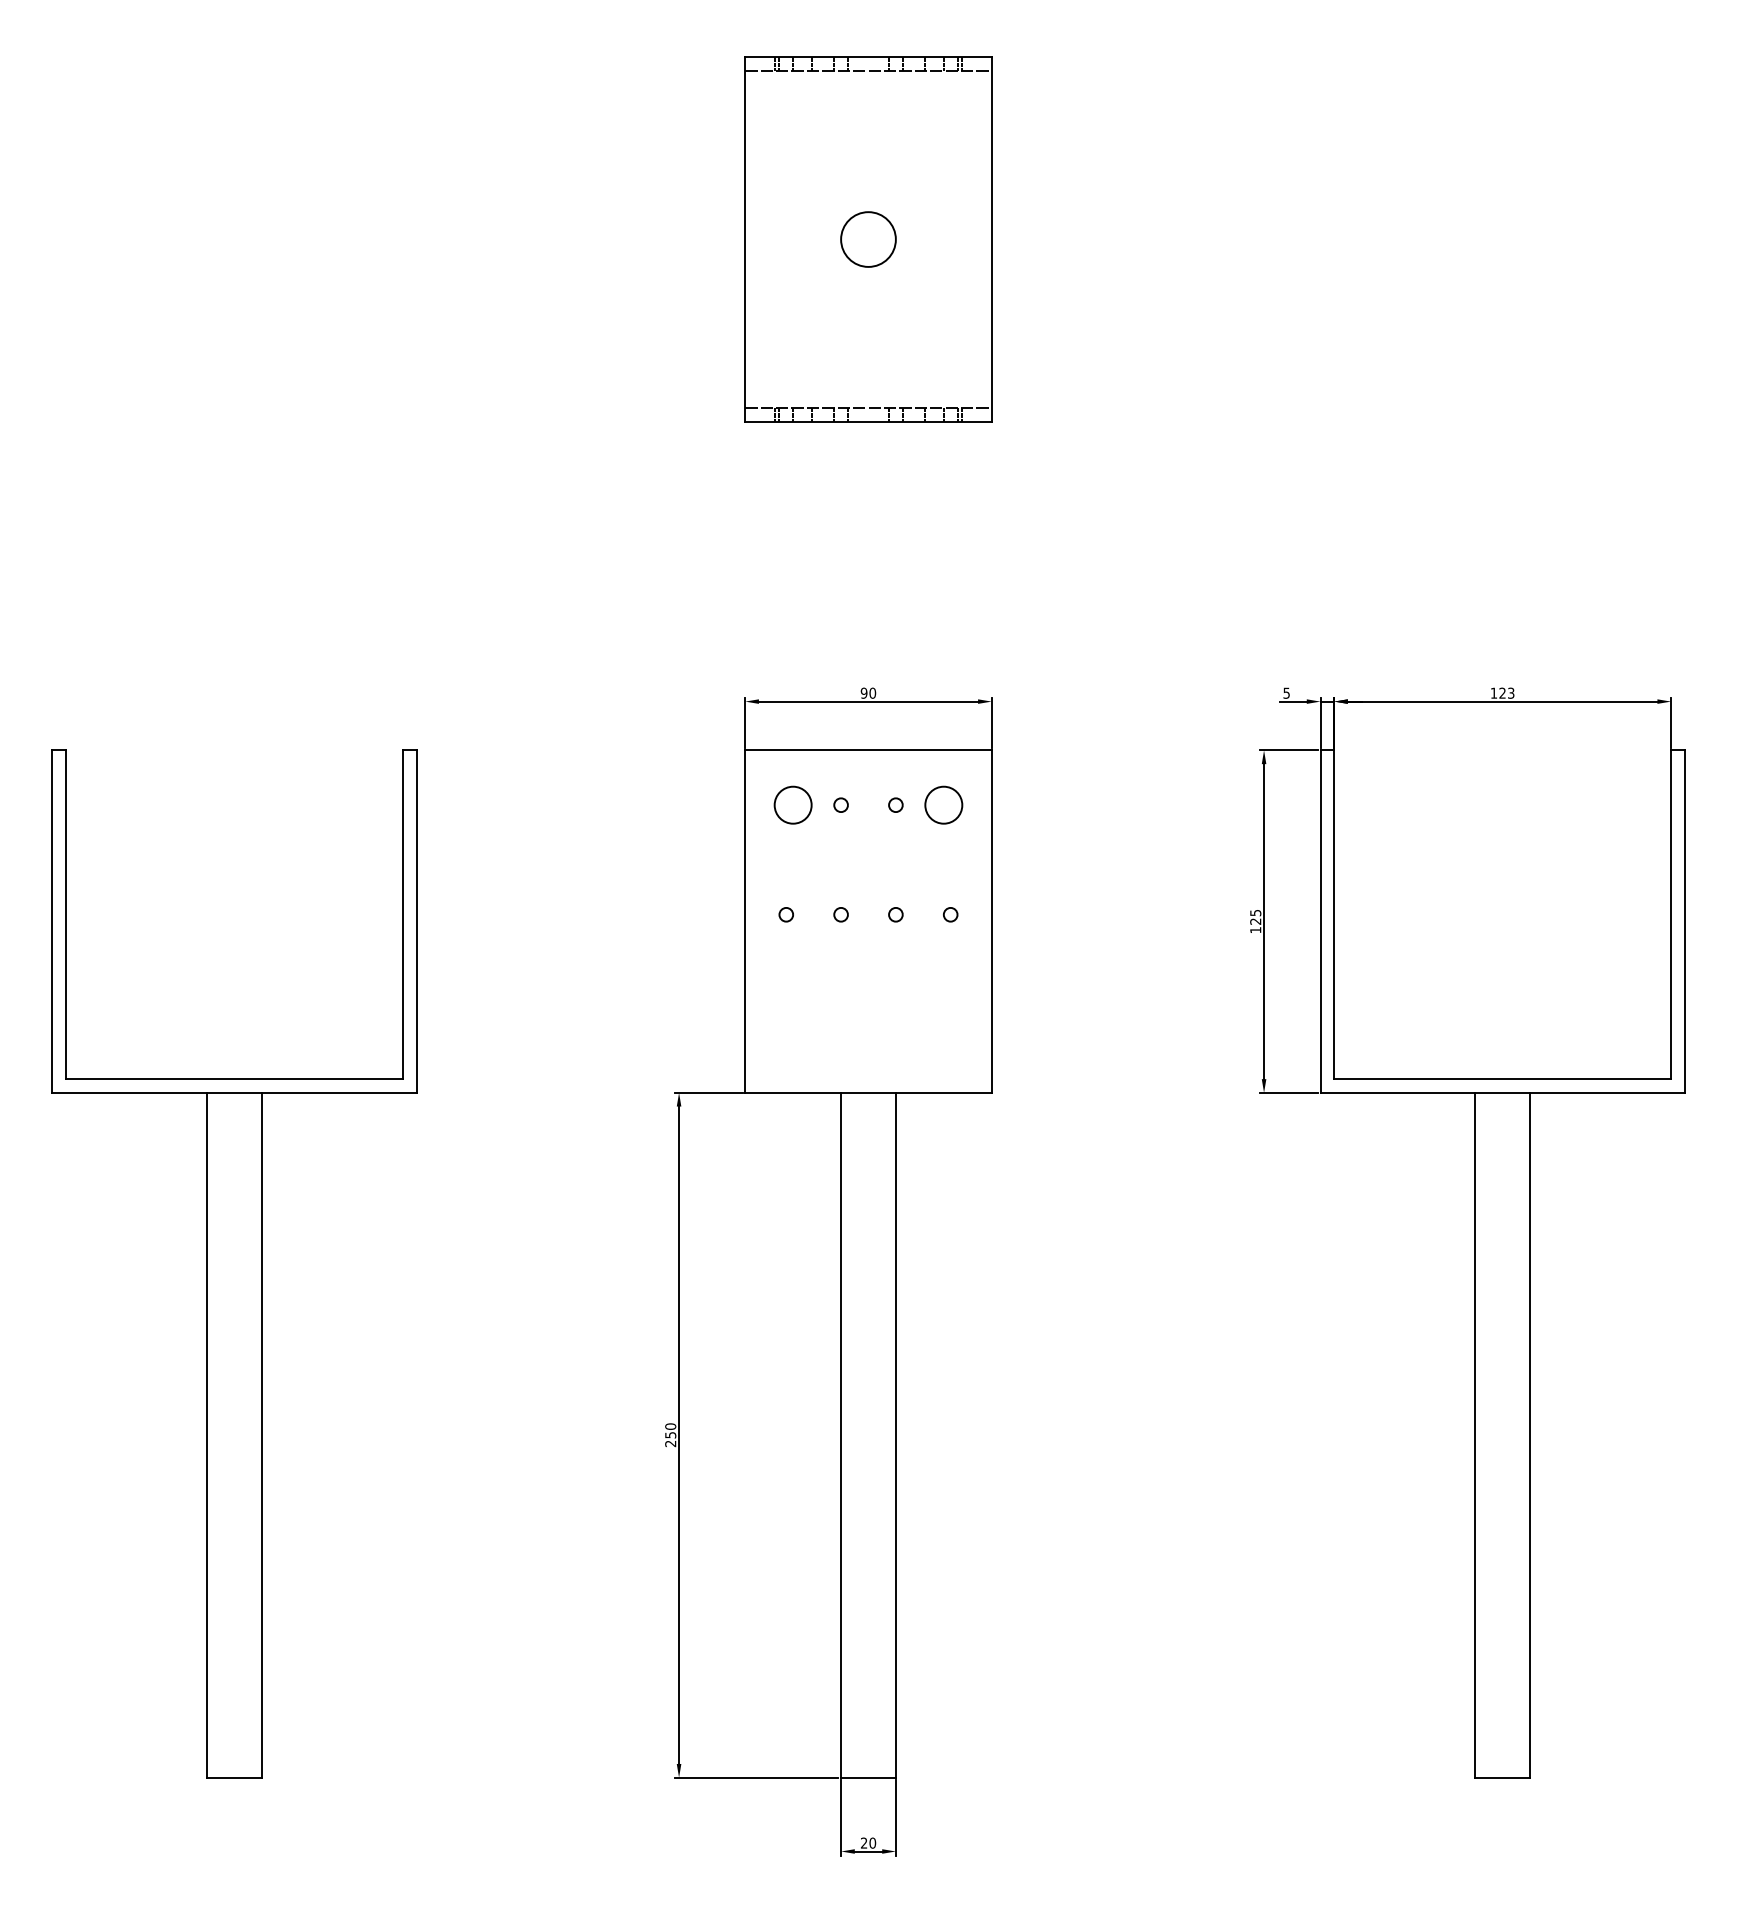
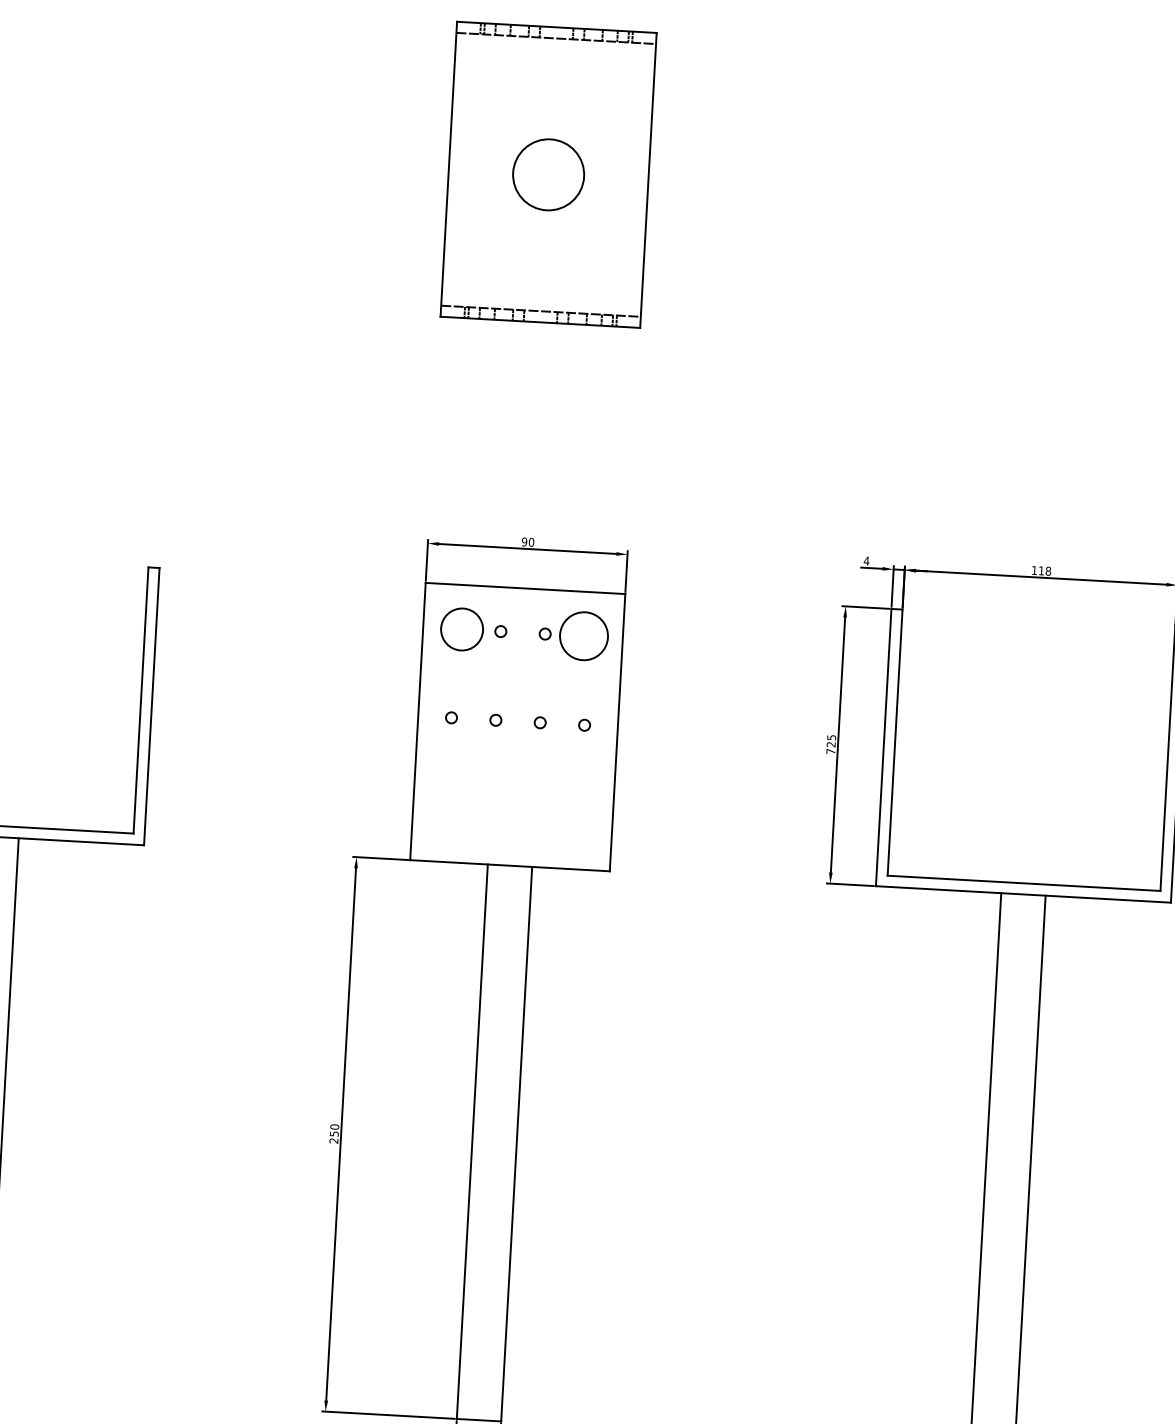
circle: (868, 239) -> (548, 174), size x1.6
text: (1286, 692) -> (866, 560), 5 -> 4
text: (1506, 692) -> (1044, 570), 123 -> 118
circle: (792, 804) -> (461, 628), size x1.4
circle: (943, 804) -> (583, 635), size x1.6
text: (1255, 930) -> (830, 751), 125 -> 725

